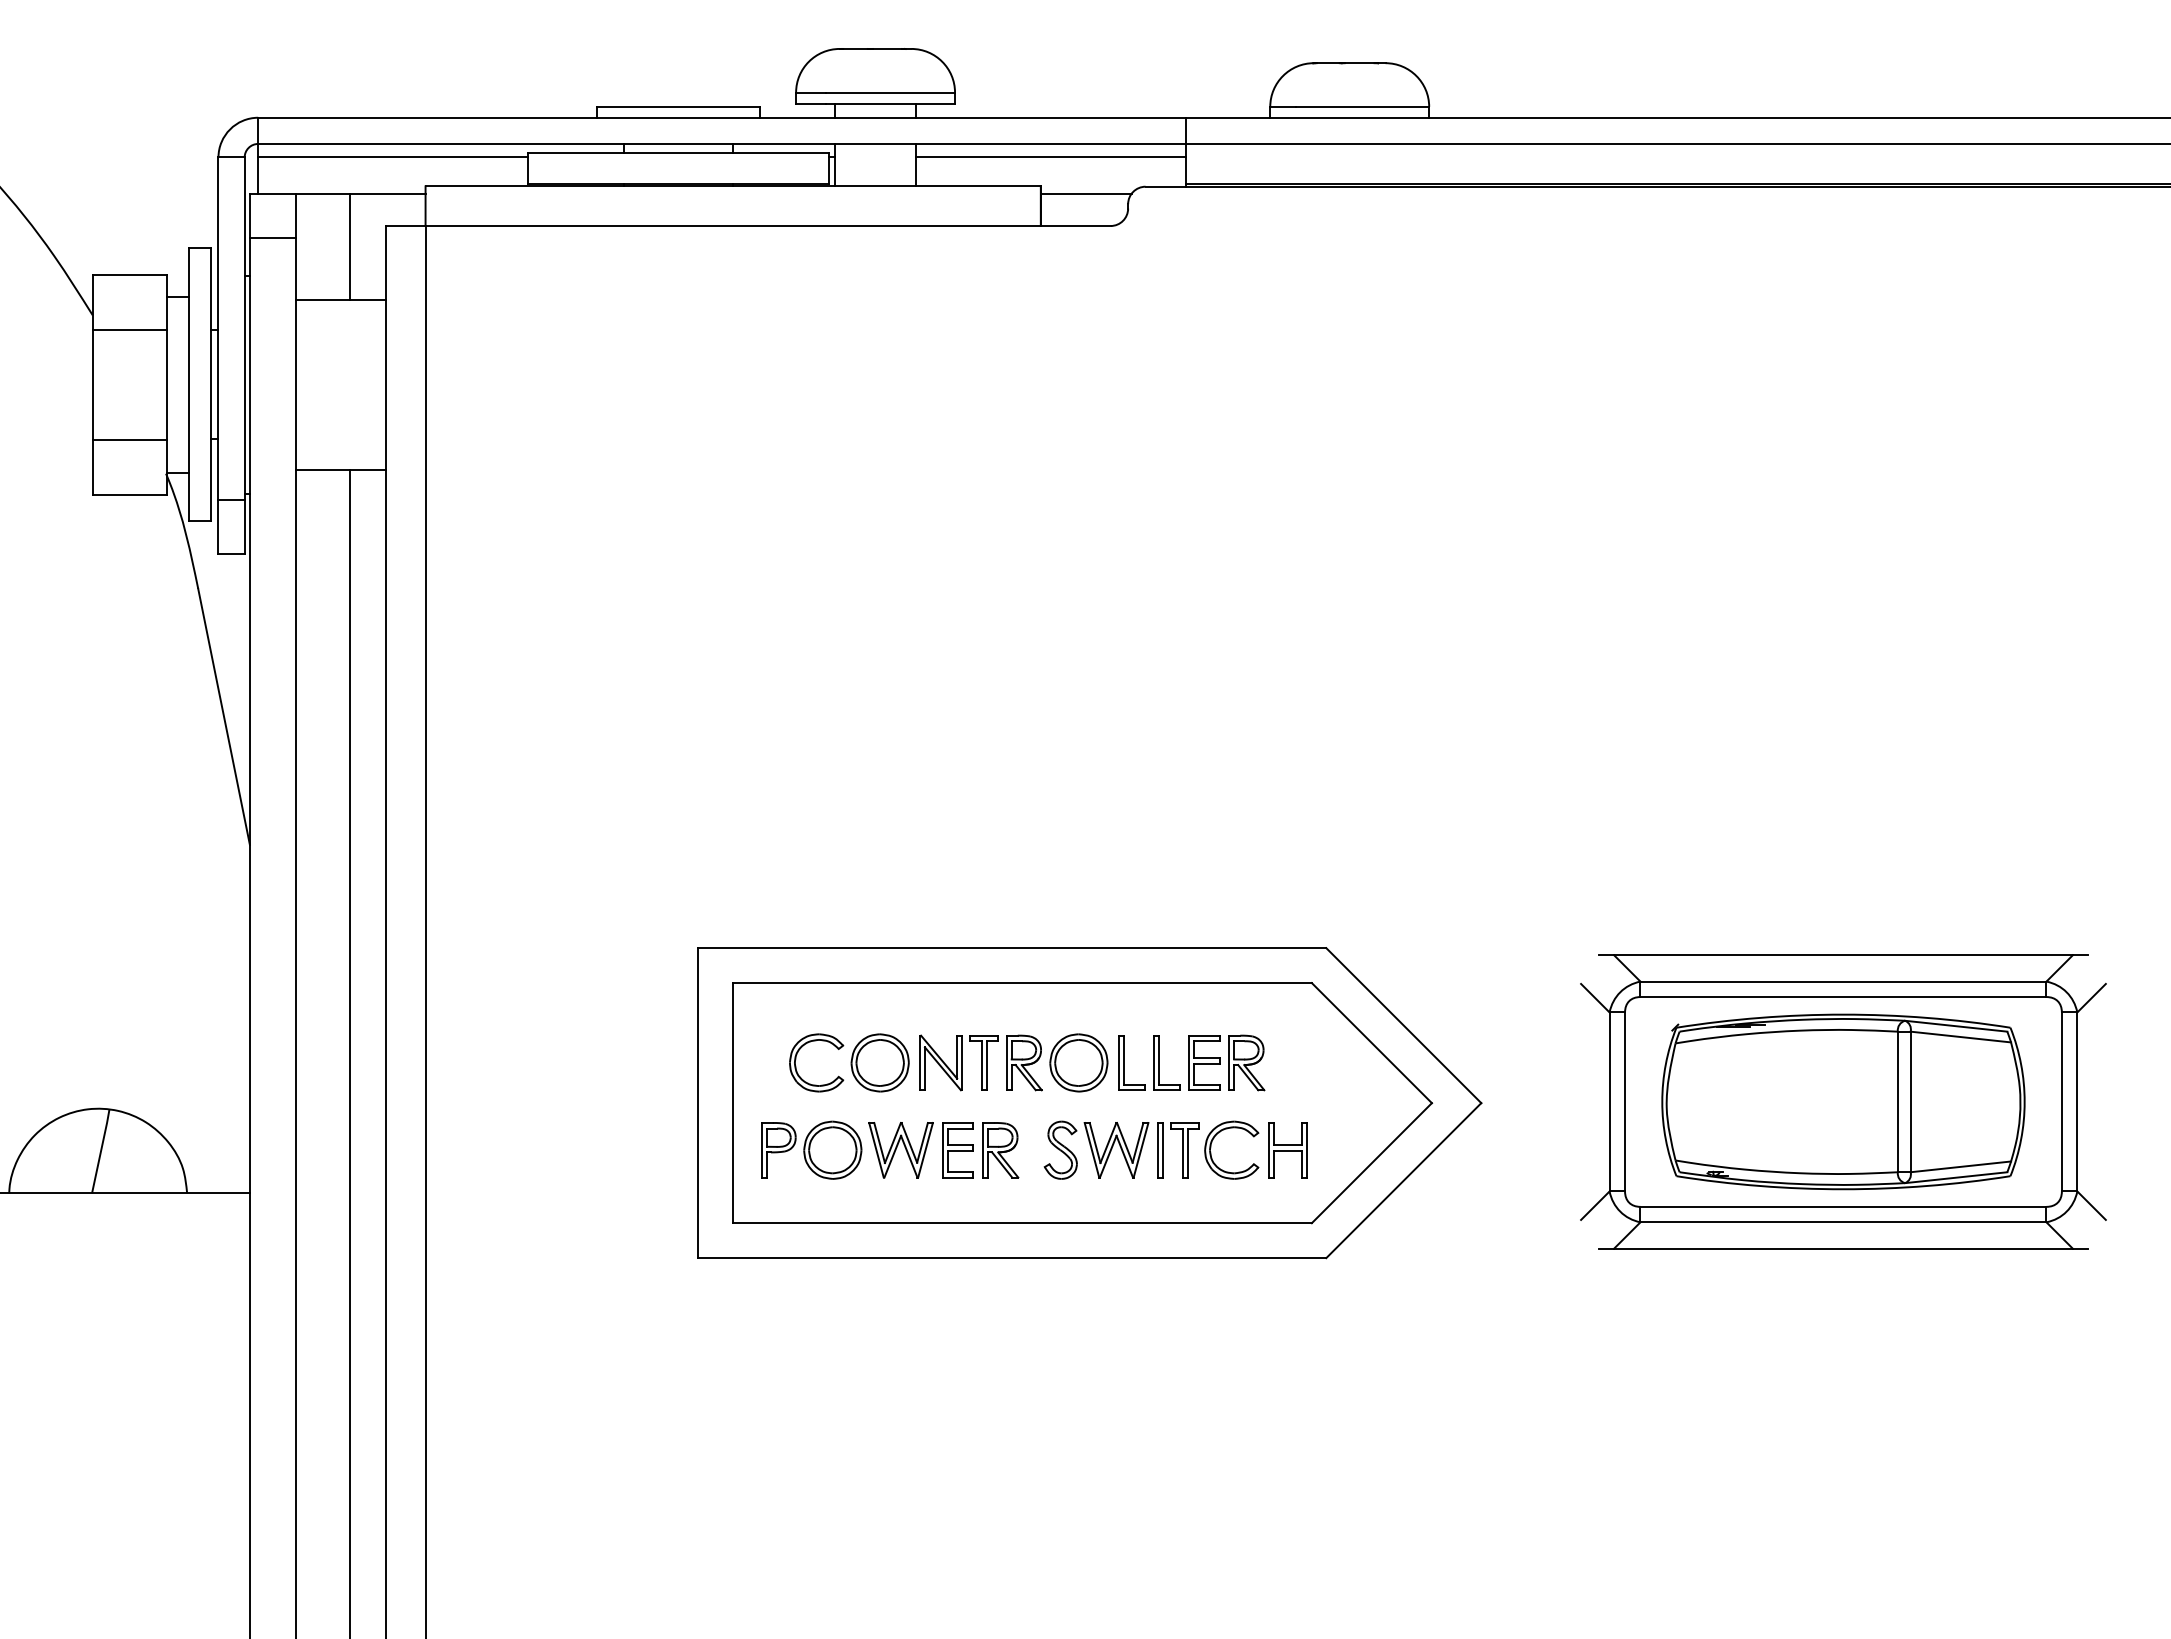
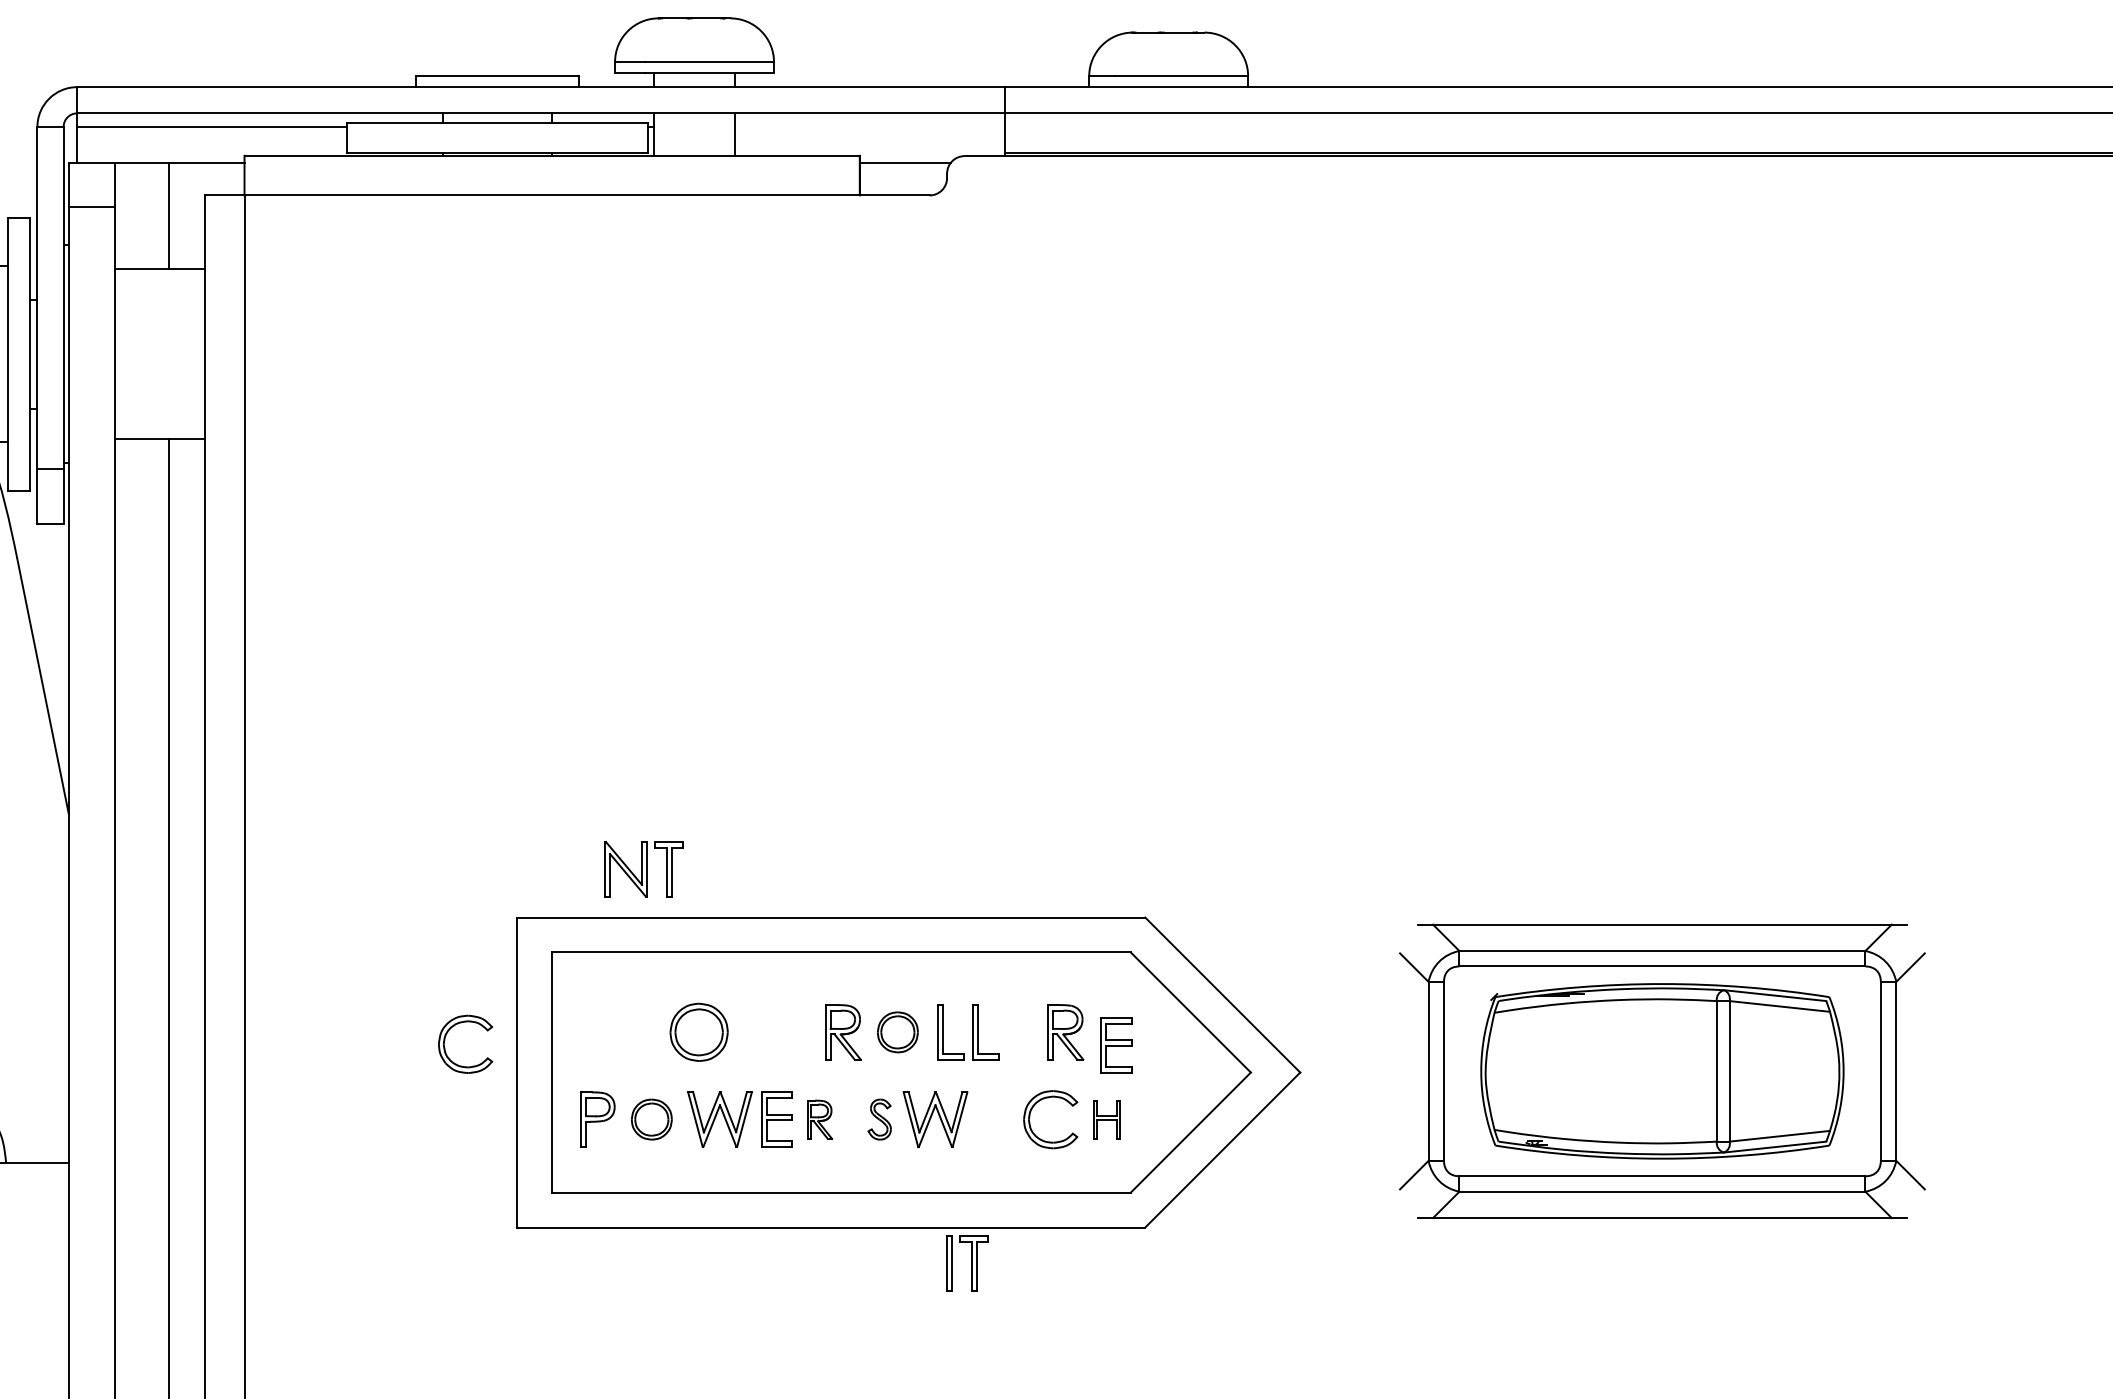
line: (1050, 157) -> (869, 126), removed
part: (796, 1059) -> (445, 1040), moved
part: (958, 1062) -> (643, 868), moved
part: (1078, 1062) -> (897, 1031), size x0.7
part: (1204, 1062) -> (1116, 1044), moved
part: (832, 1149) -> (651, 1118), size x0.7
part: (1060, 1149) -> (879, 1118), size x0.7
part: (1000, 1150) -> (819, 1119), size x0.7
part: (1178, 1150) -> (967, 1263), moved
part: (1287, 1150) -> (1106, 1119), size x0.7

